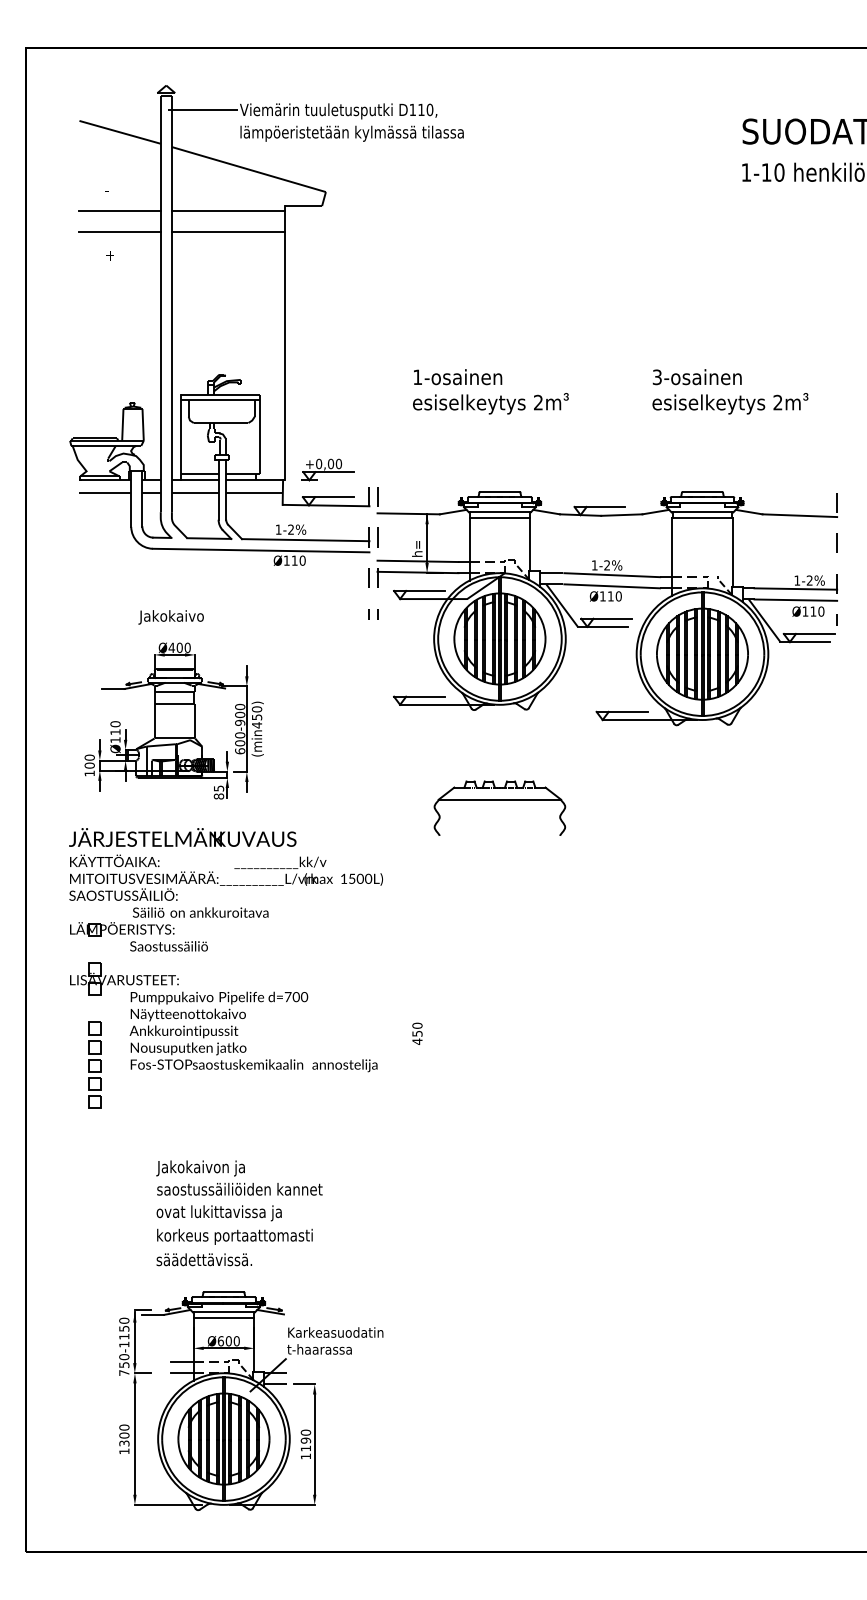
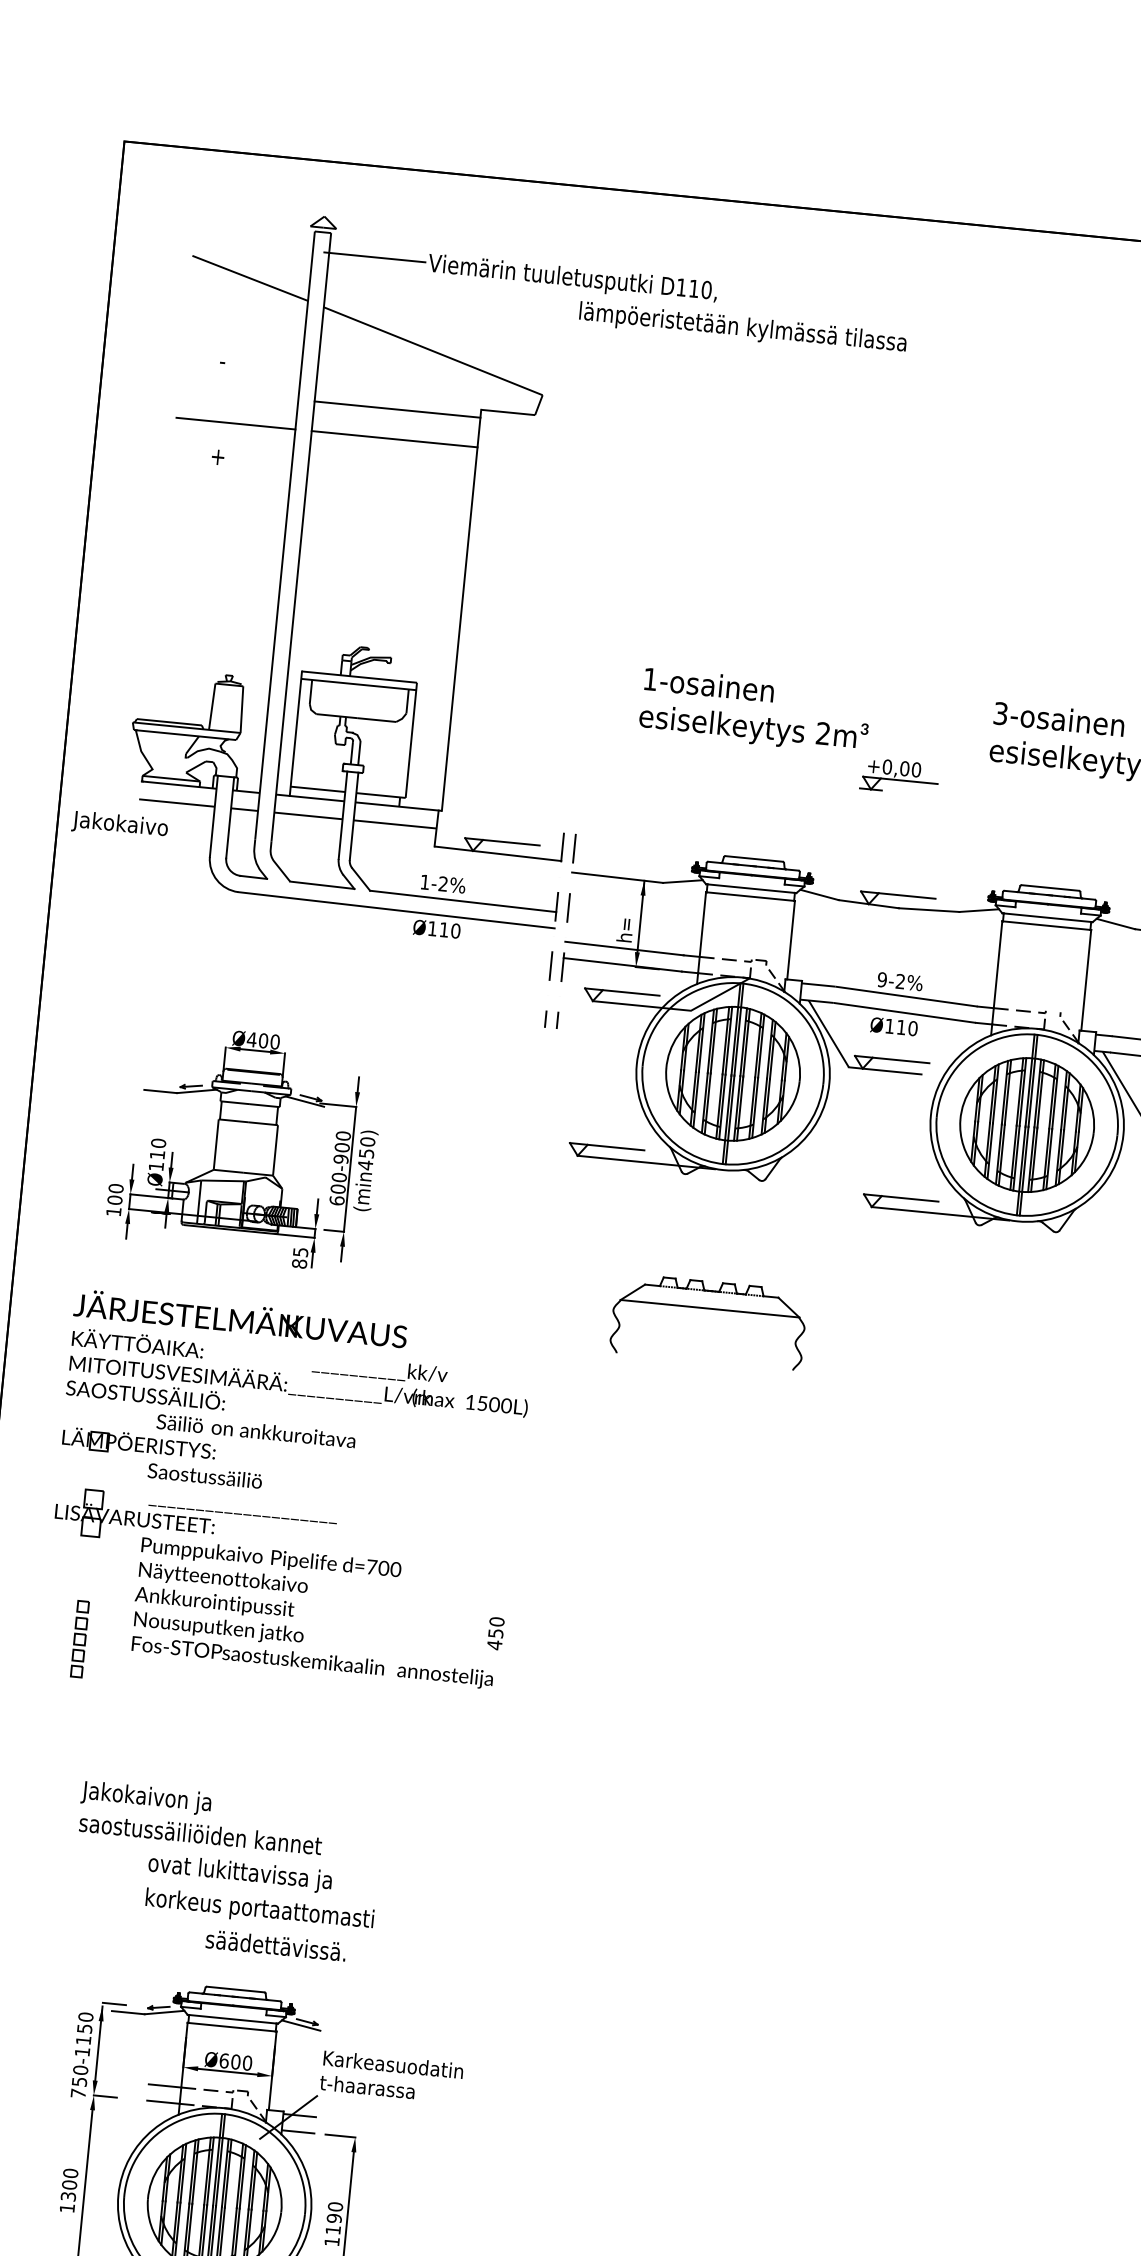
text: (351, 133) -> (742, 328), moved
line: (119, 211) -> (237, 394), removed
part: (327, 469) -> (898, 776), moved
text: (594, 565) -> (881, 979), 1-2% -> 9-2%
text: (170, 617) -> (118, 825), moved
text: (417, 1033) -> (495, 1633), moved
part: (94, 1064) -> (79, 1638), size x0.6
text: (239, 1177) -> (201, 1816), moved
text: (203, 1259) -> (274, 1945), moved

